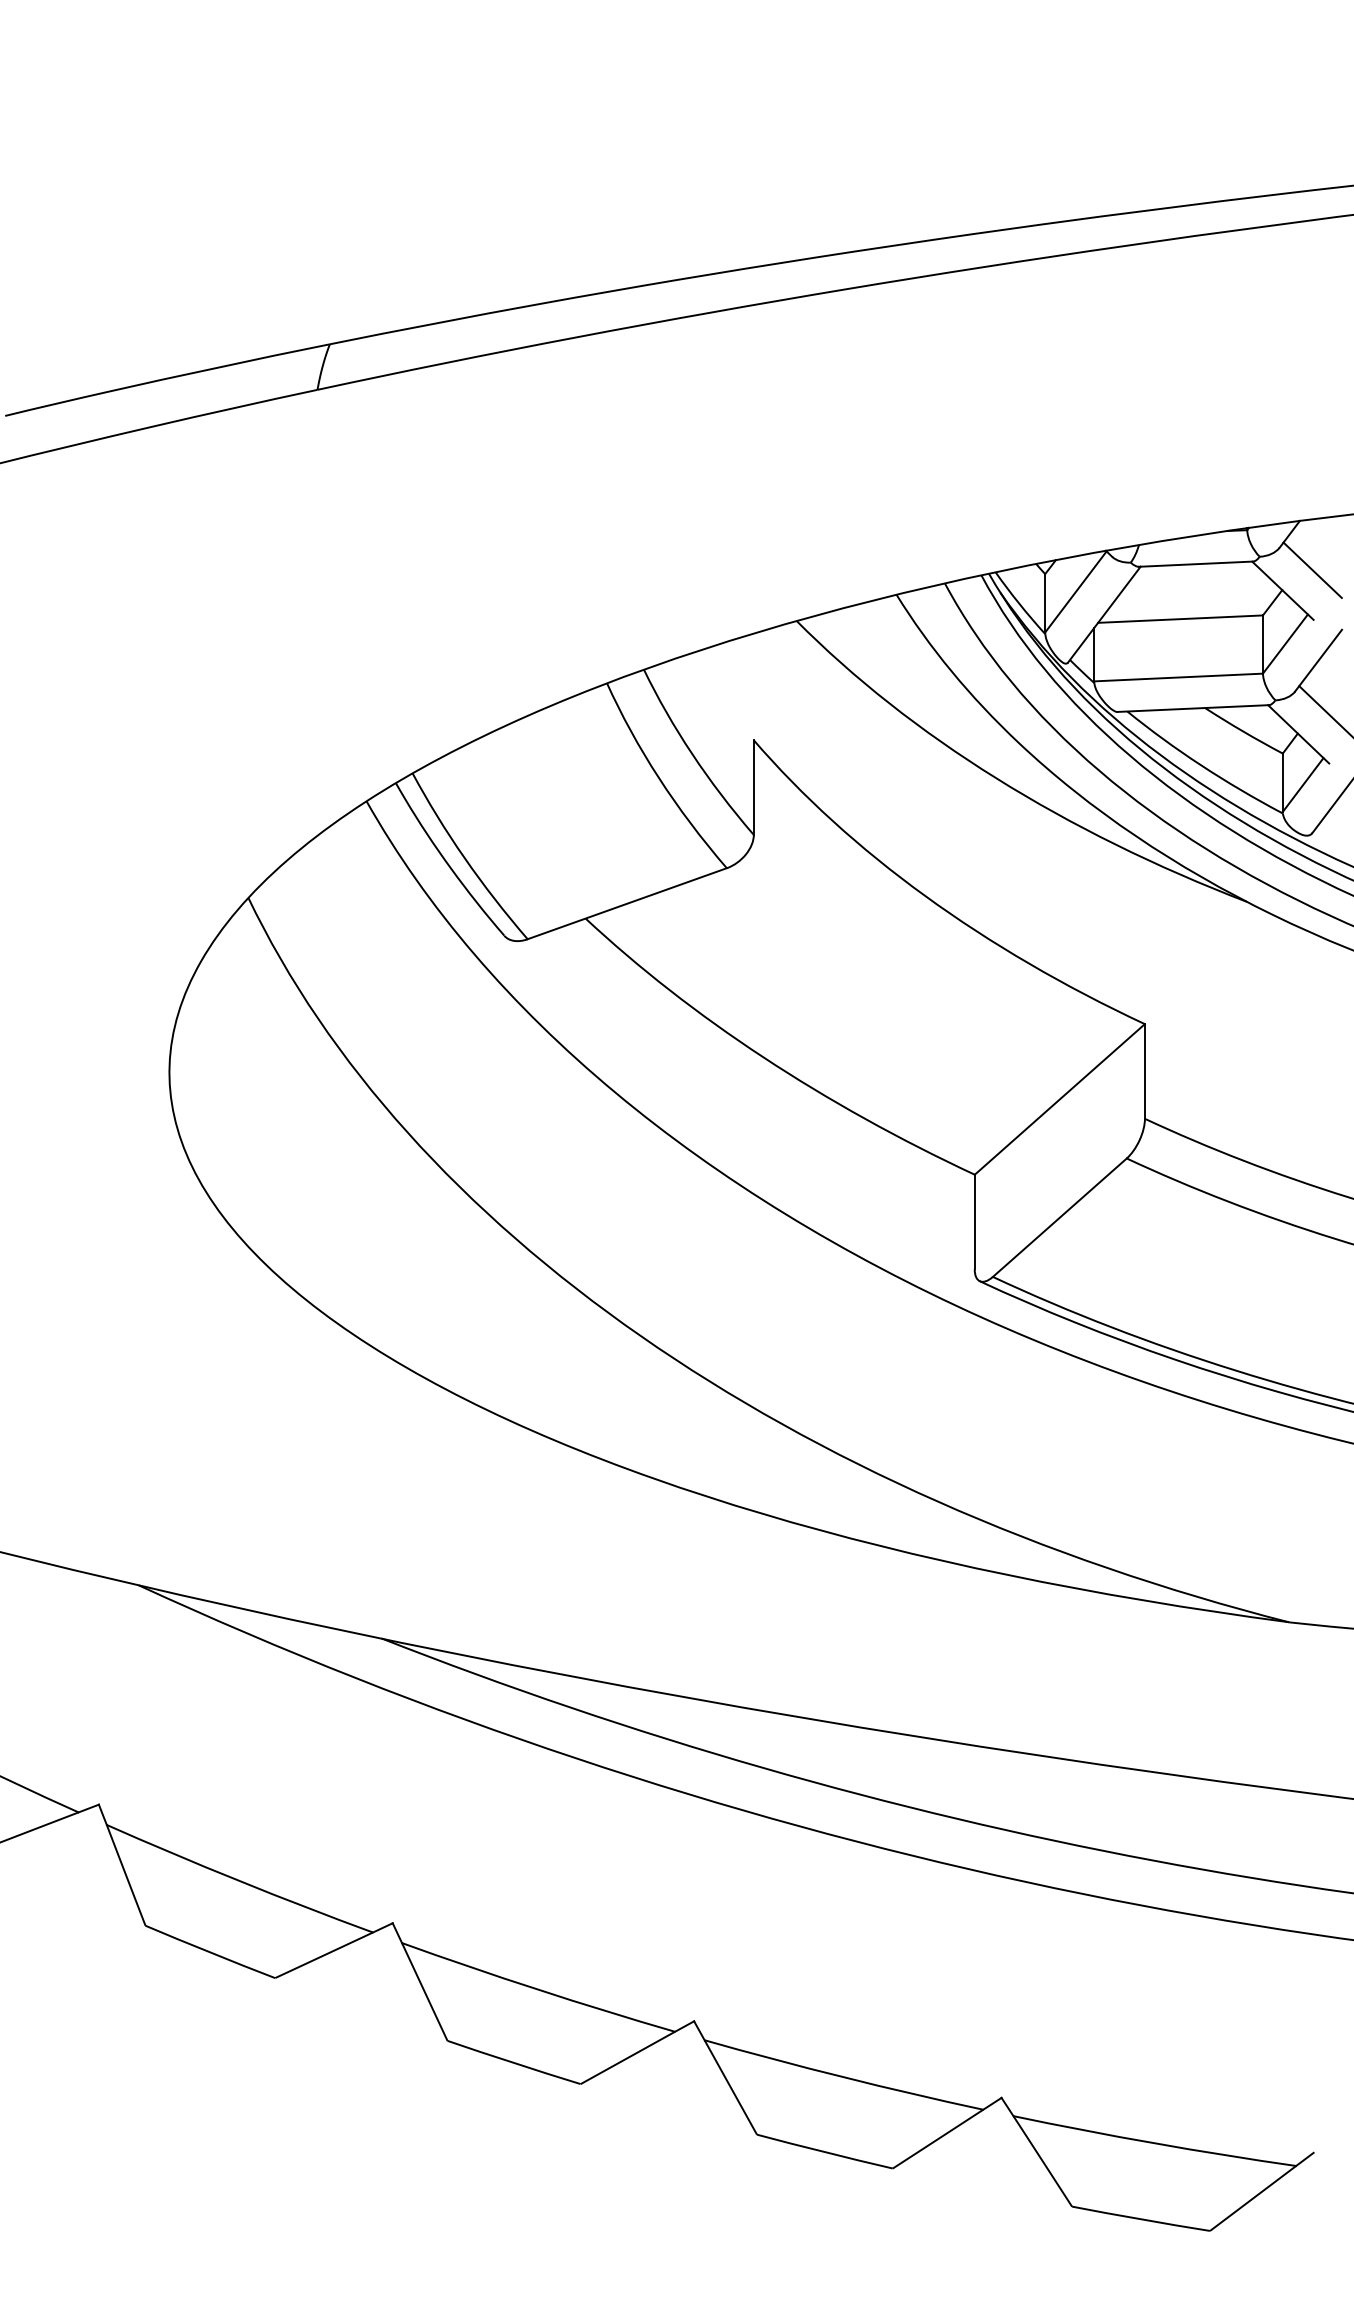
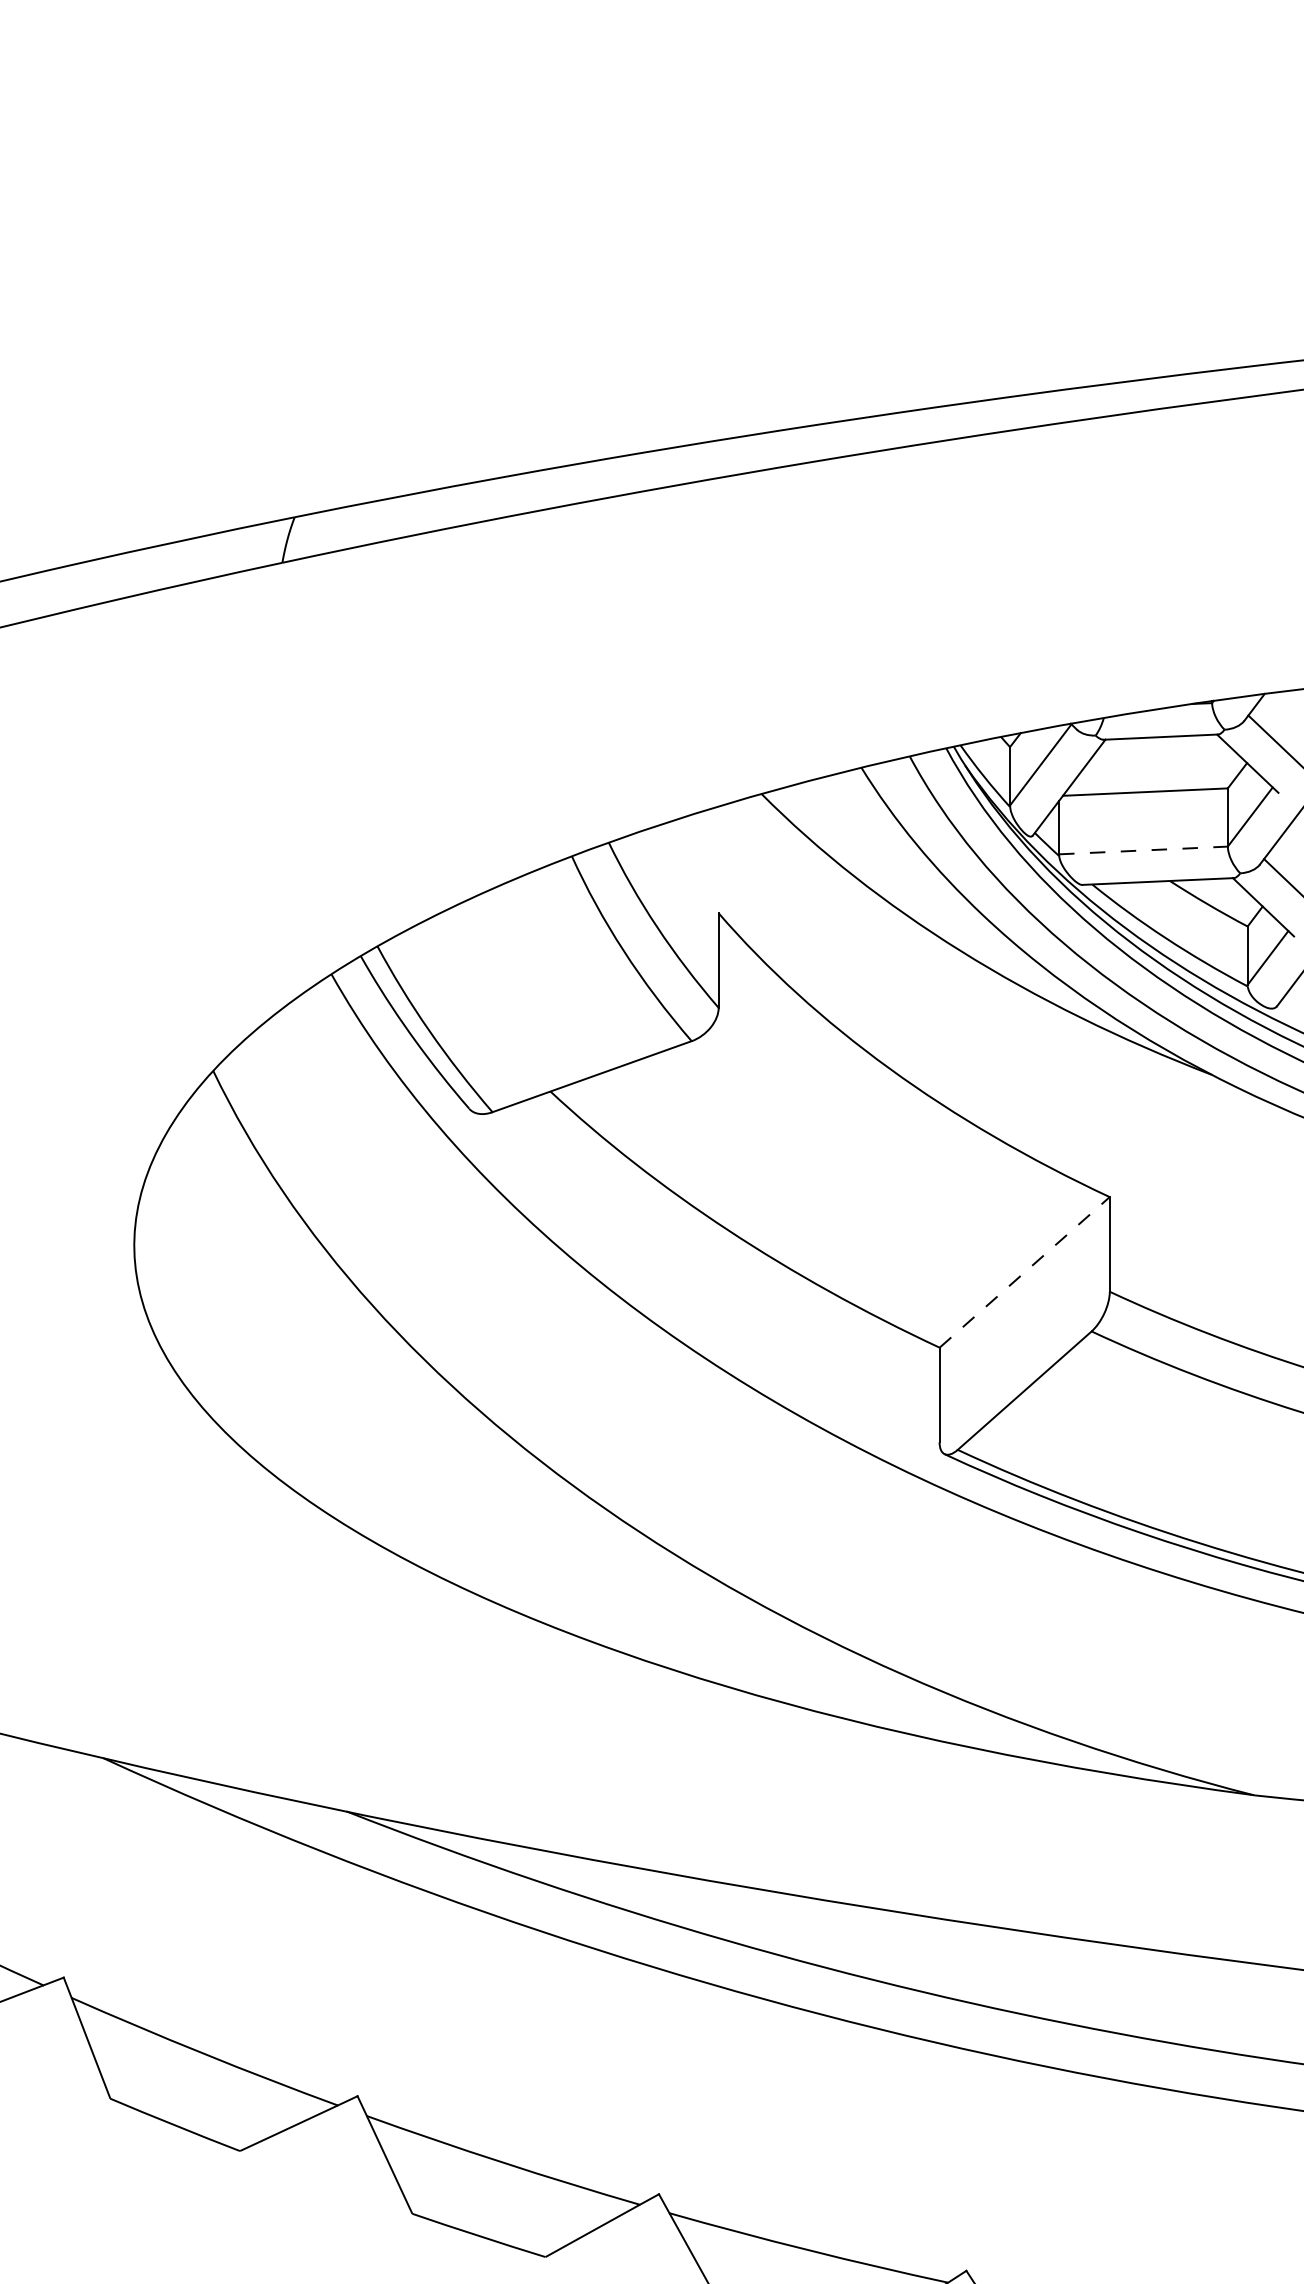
line: (1179, 677) -> (1144, 850), solid -> dashed
line: (1059, 1099) -> (1024, 1272), solid -> dashed

